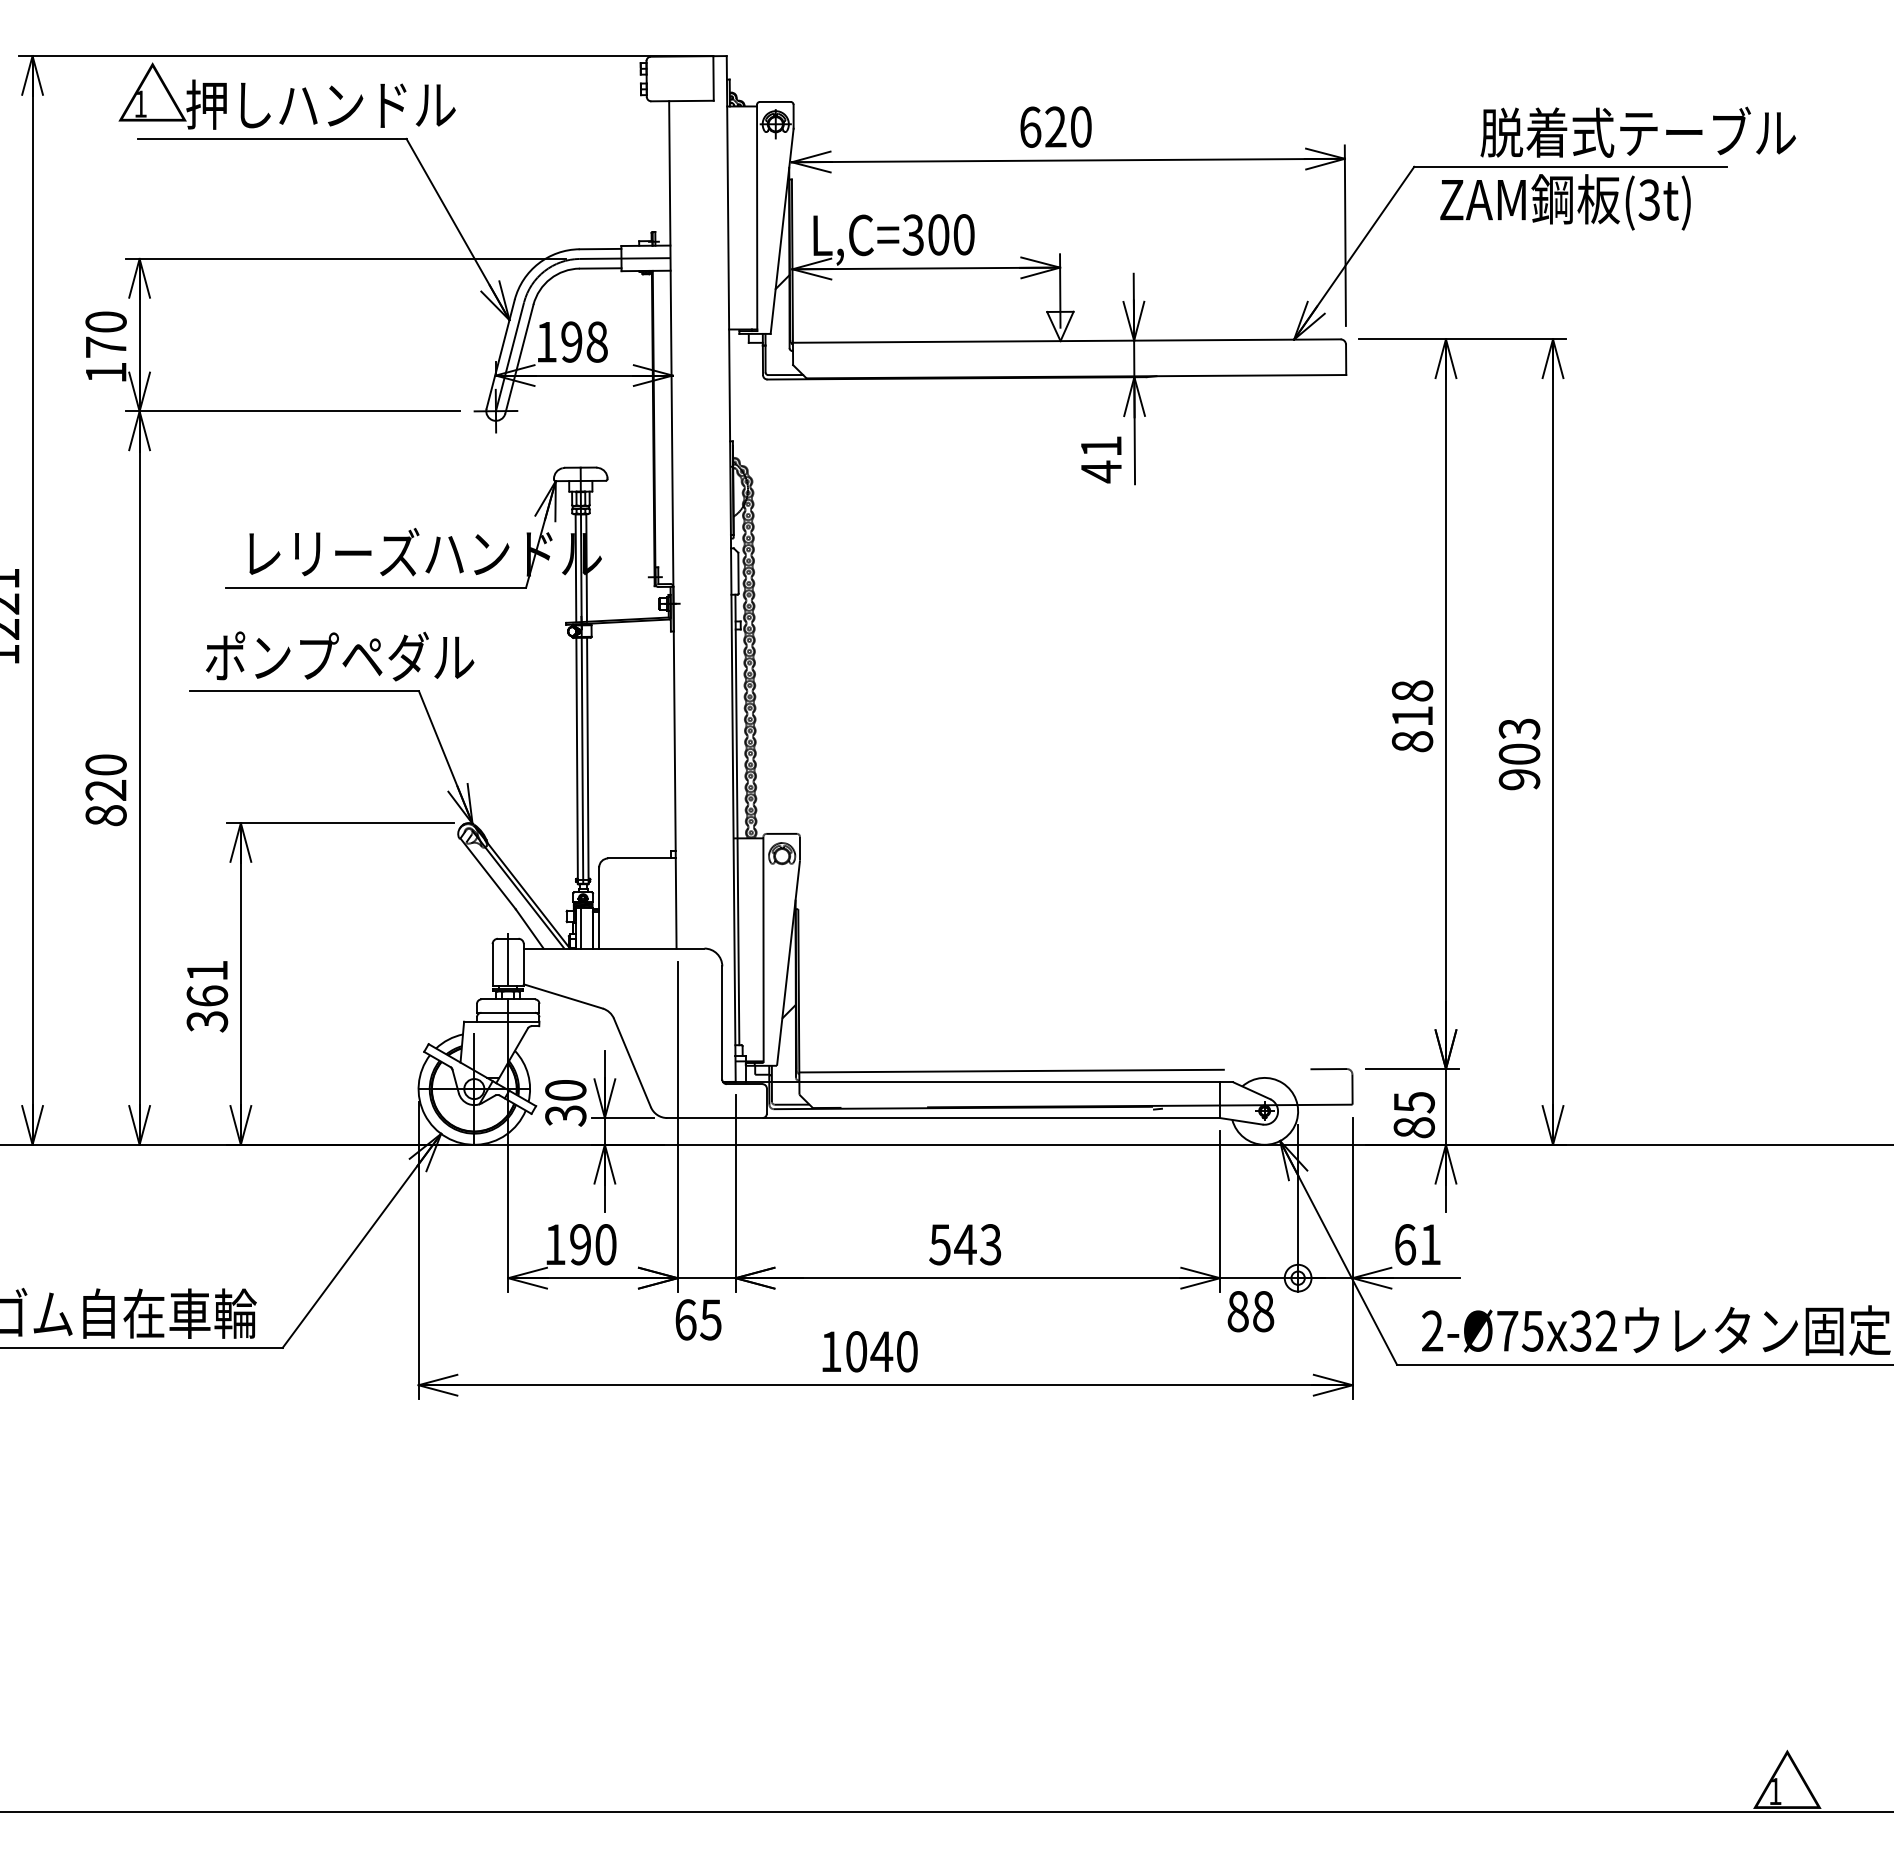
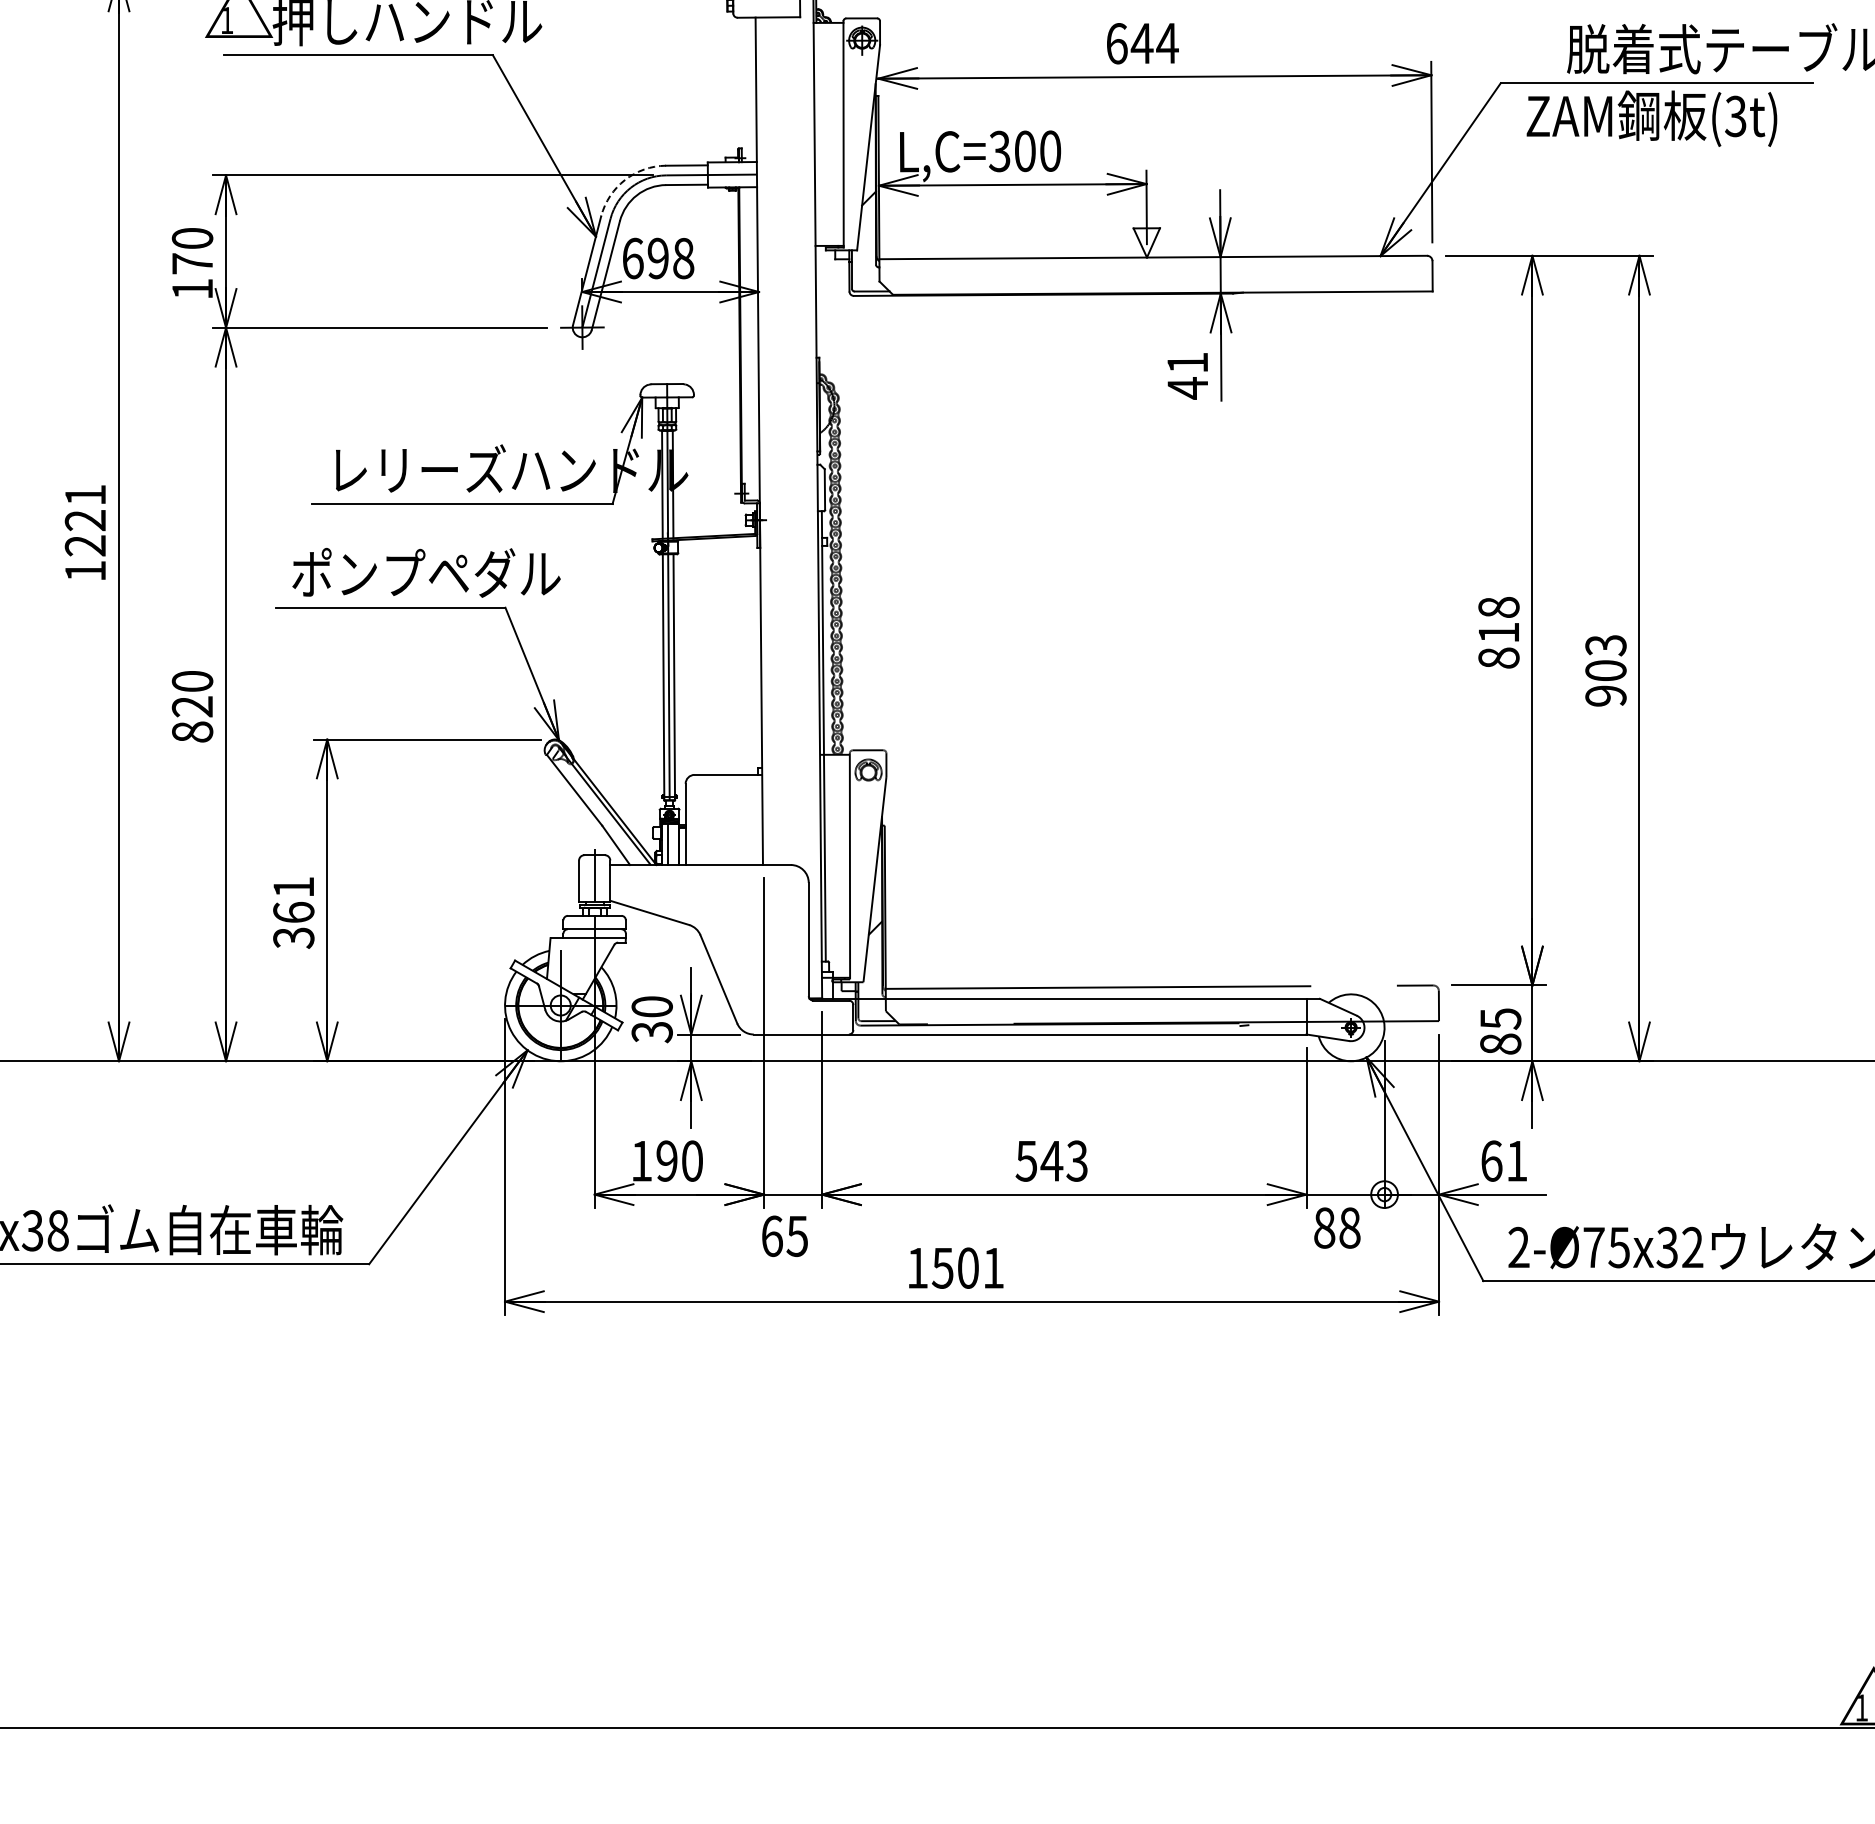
text: (1068, 126) -> (1154, 42), 620 -> 644
arc: (538, 263) -> (624, 179), solid -> dashed
text: (546, 341) -> (632, 257), 198 -> 698
text: (881, 1351) -> (967, 1267), 1040 -> 1501

